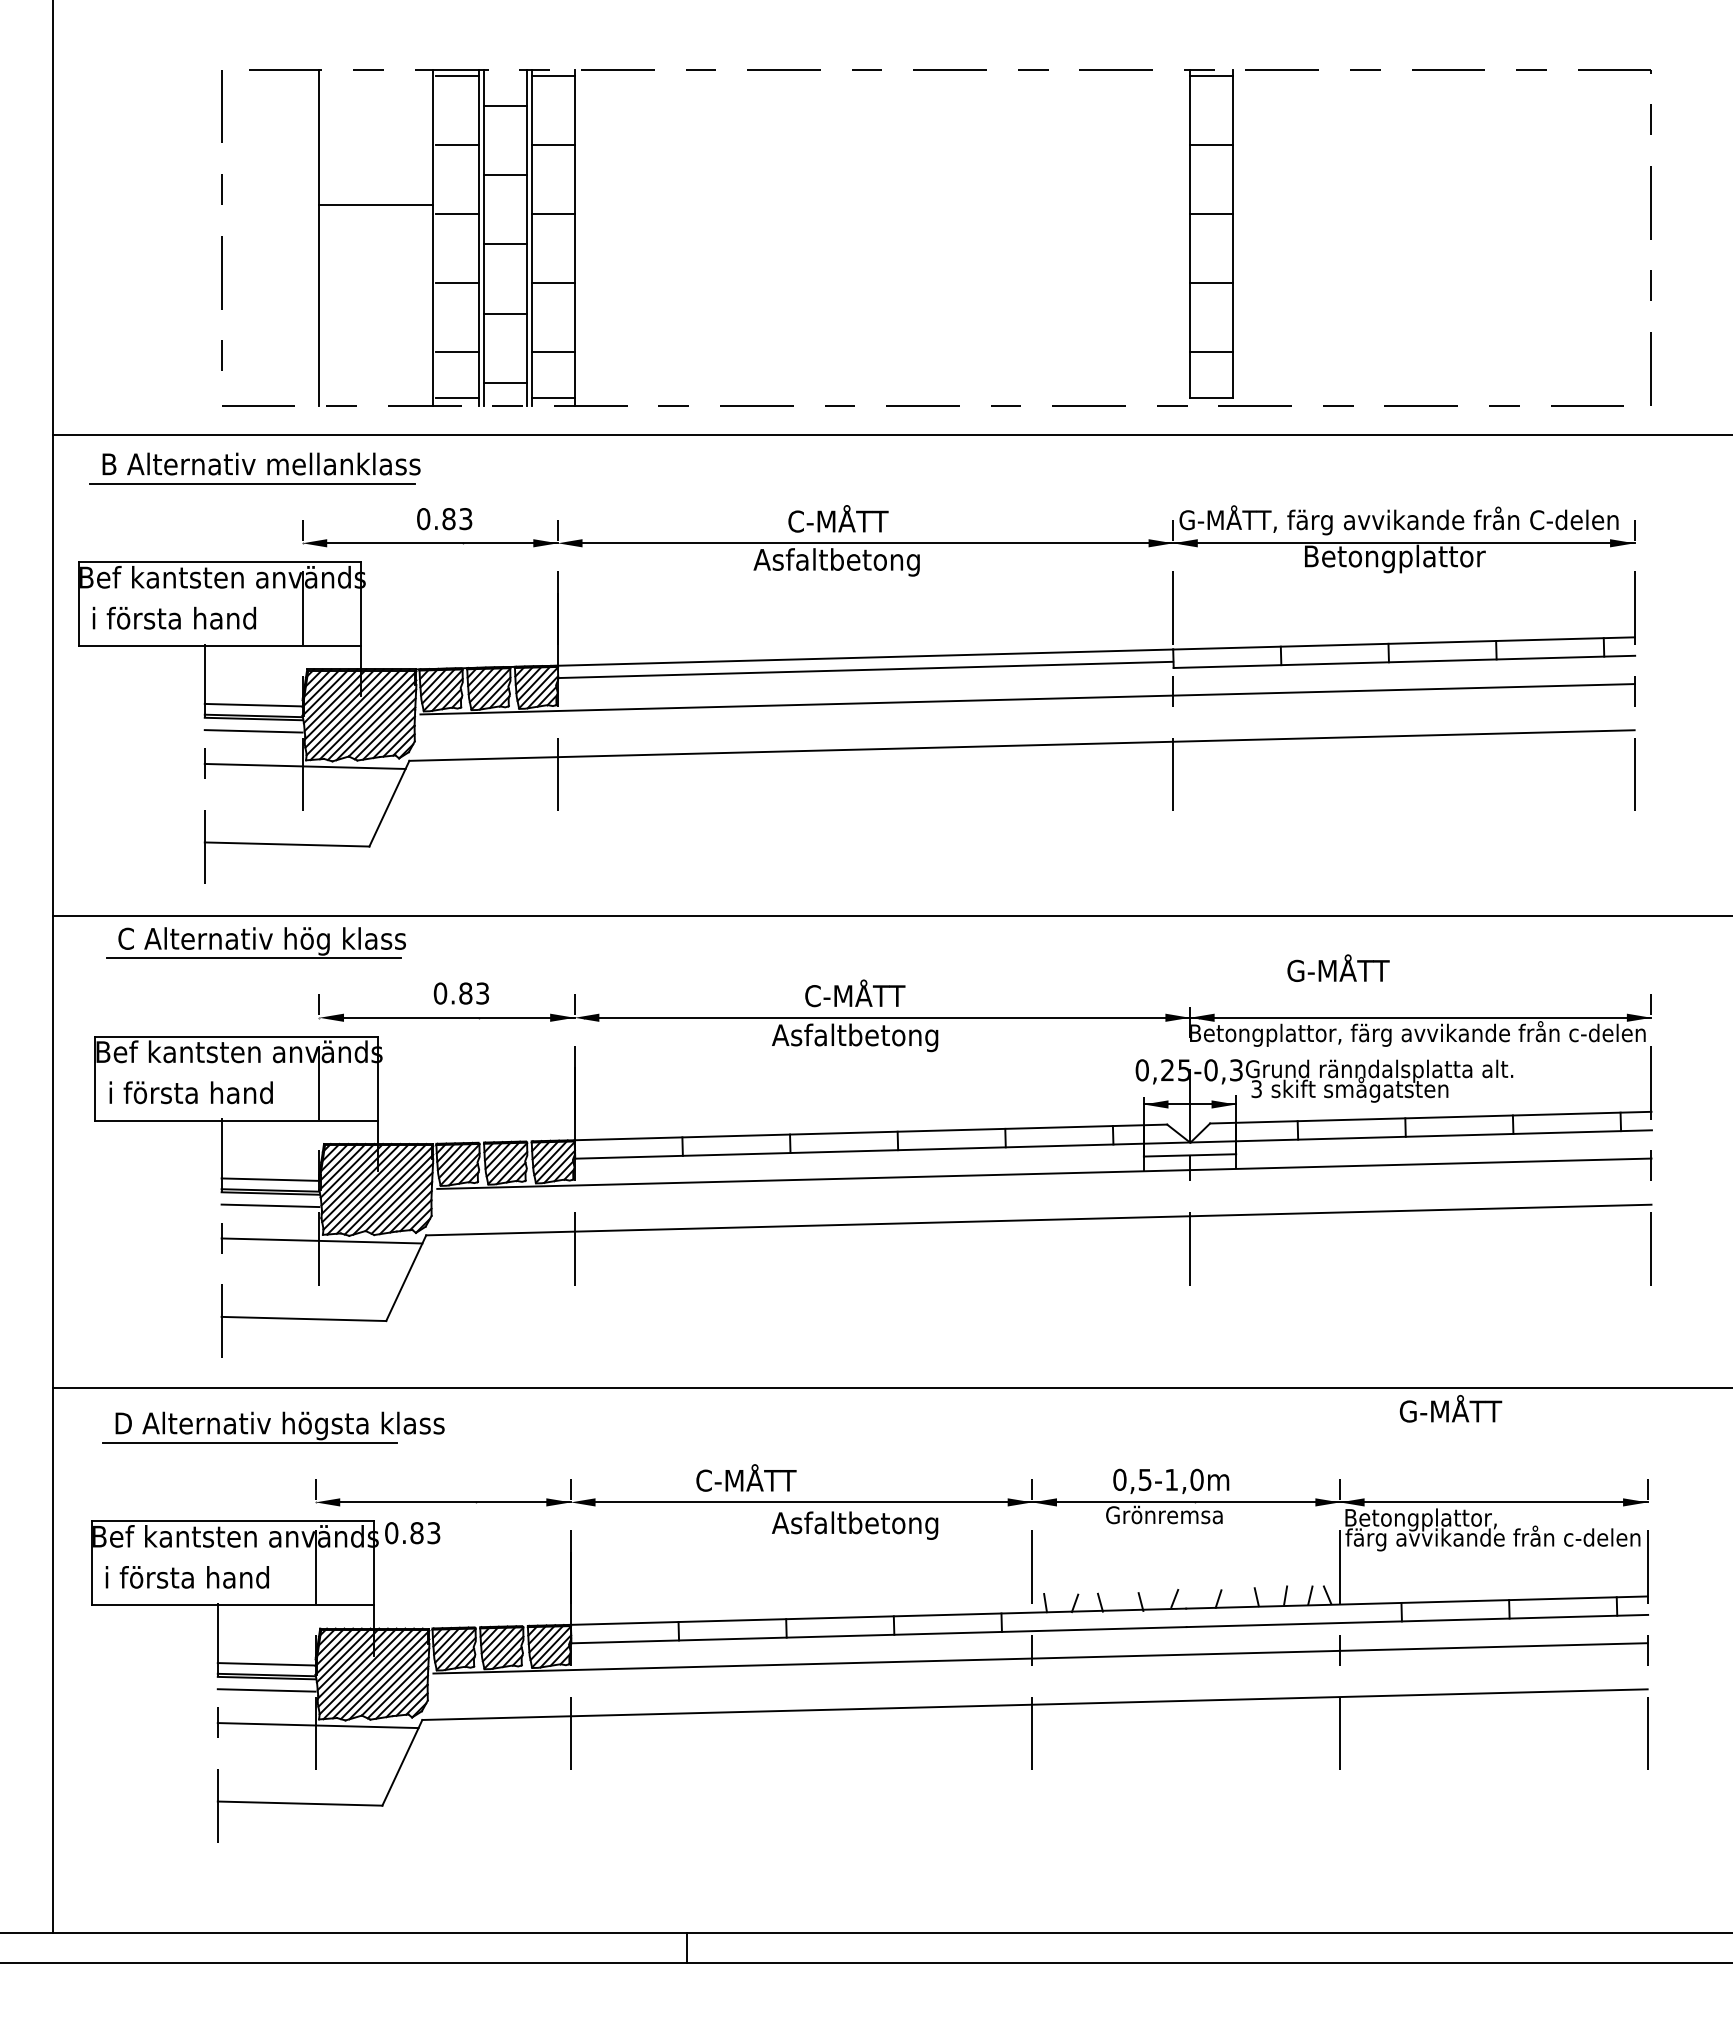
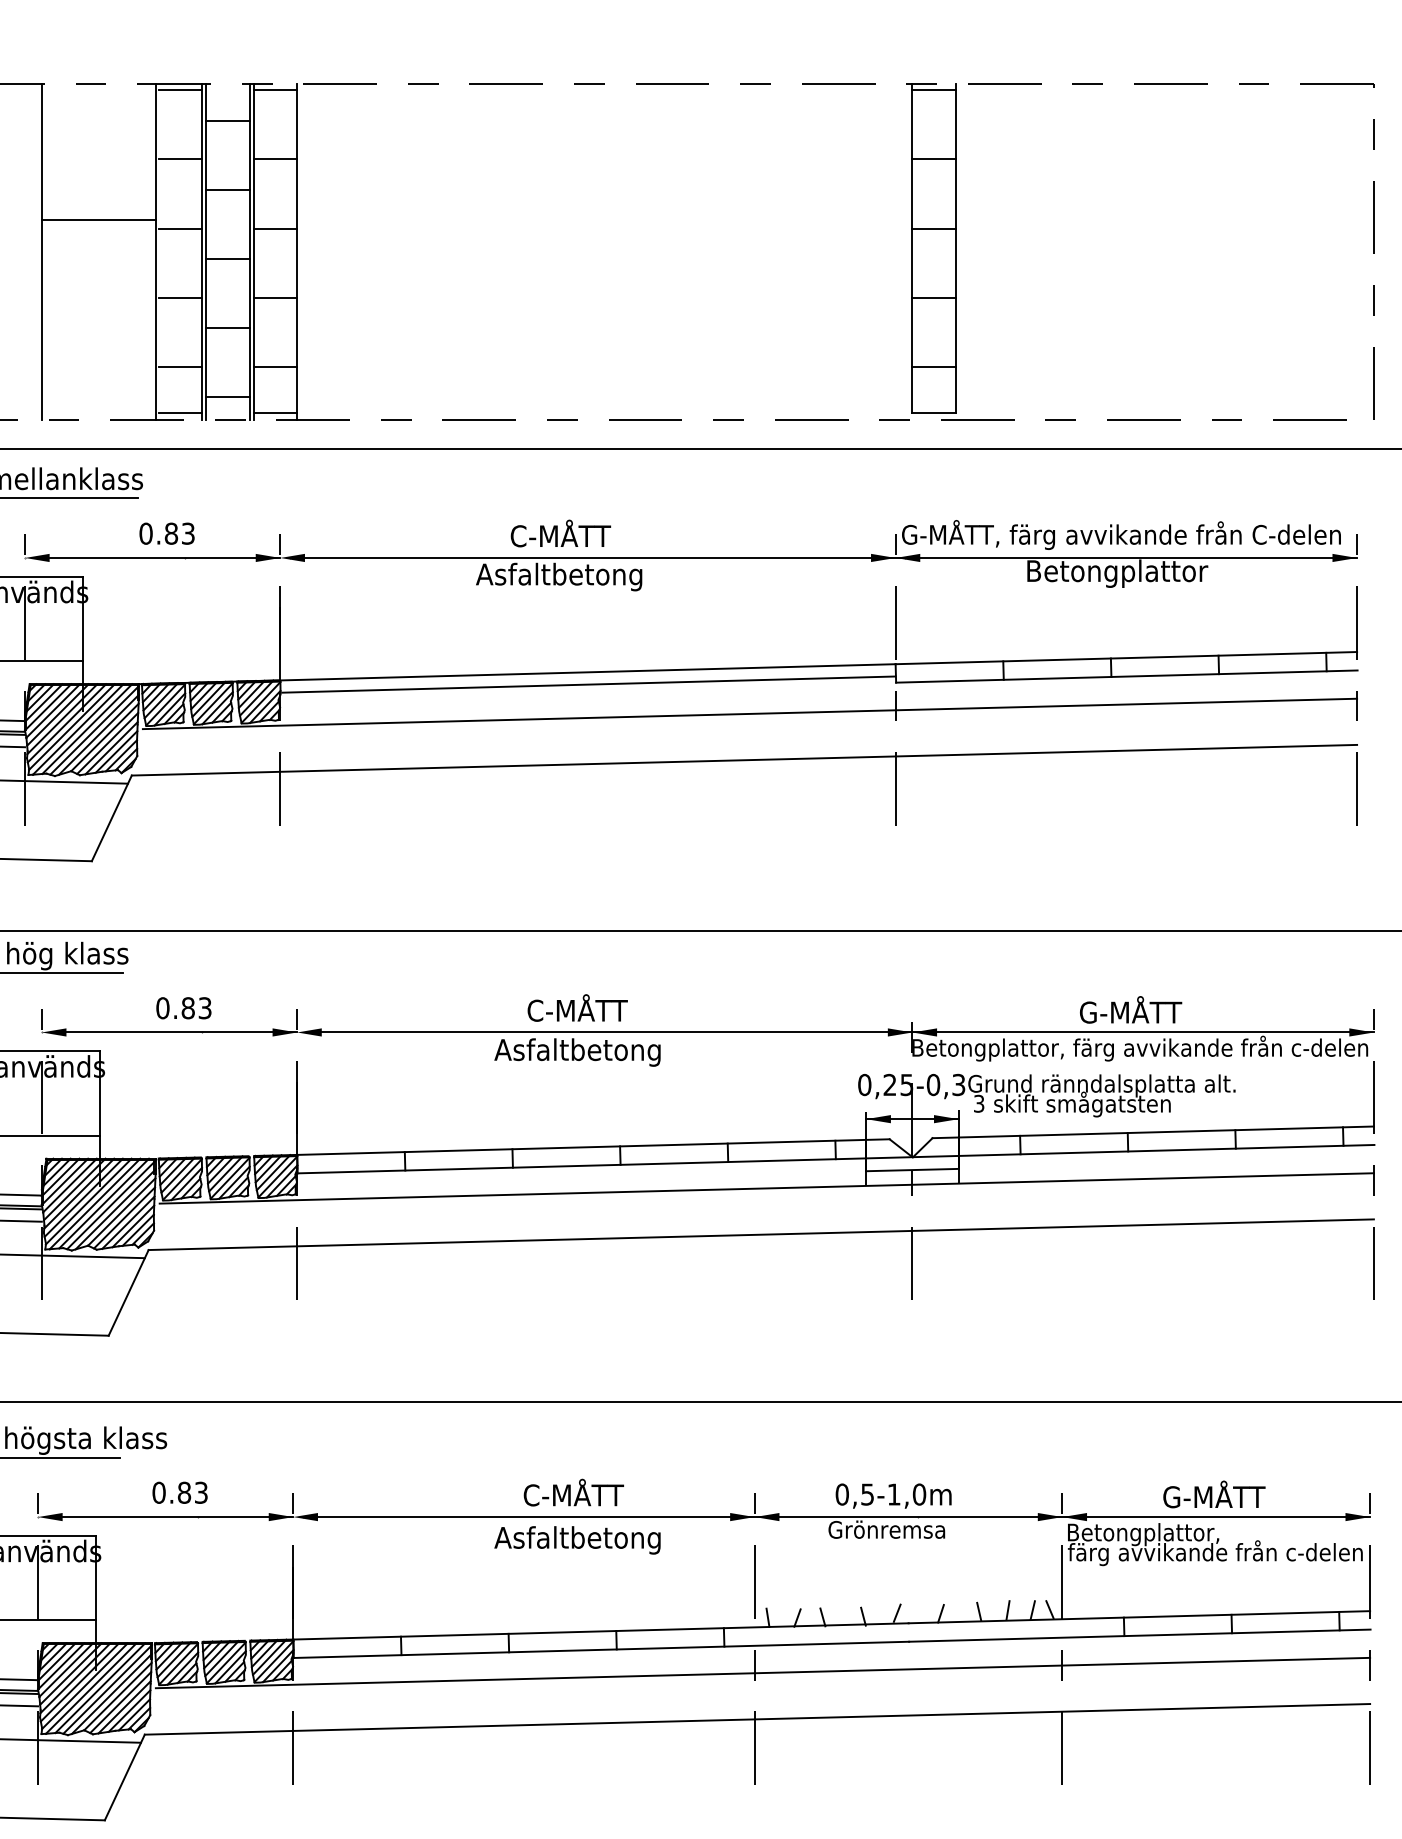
text: (1338, 967) -> (1130, 1009), moved
text: (1450, 1408) -> (1213, 1494), moved
text: (746, 1477) -> (573, 1492), moved
text: (412, 1533) -> (179, 1493), moved

